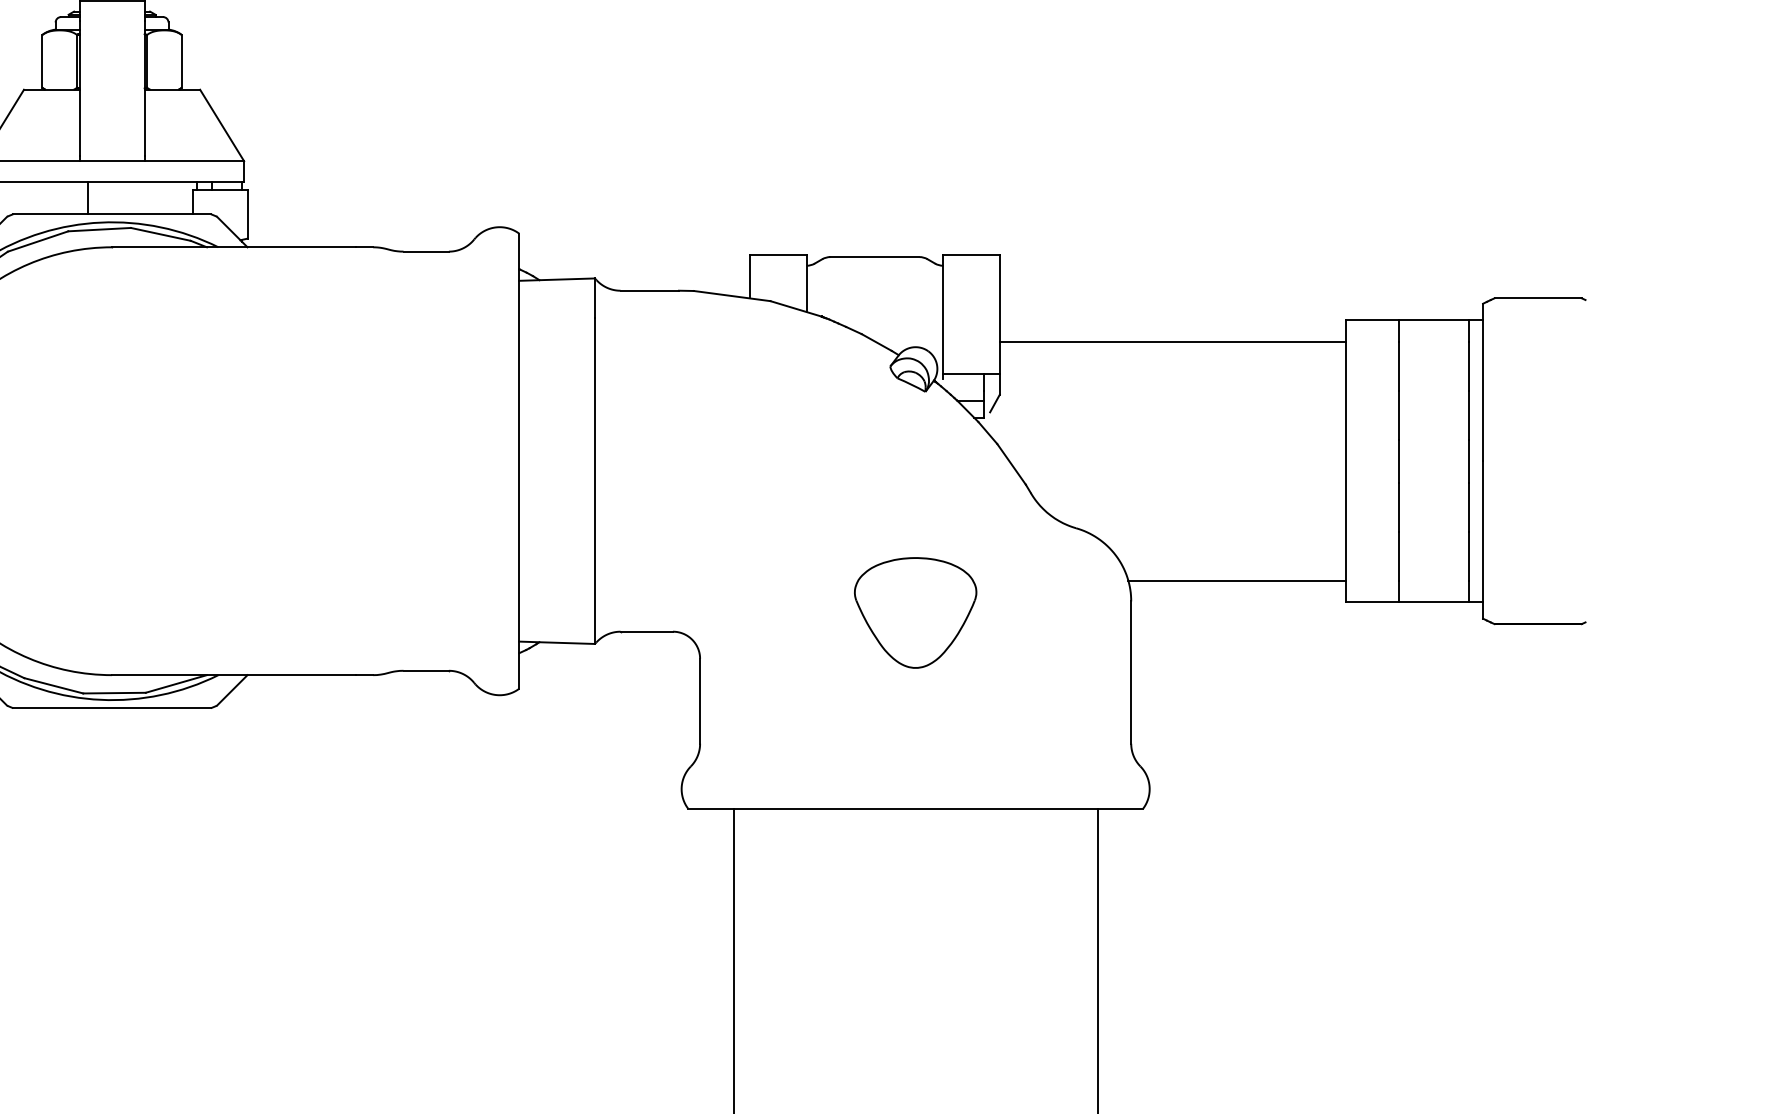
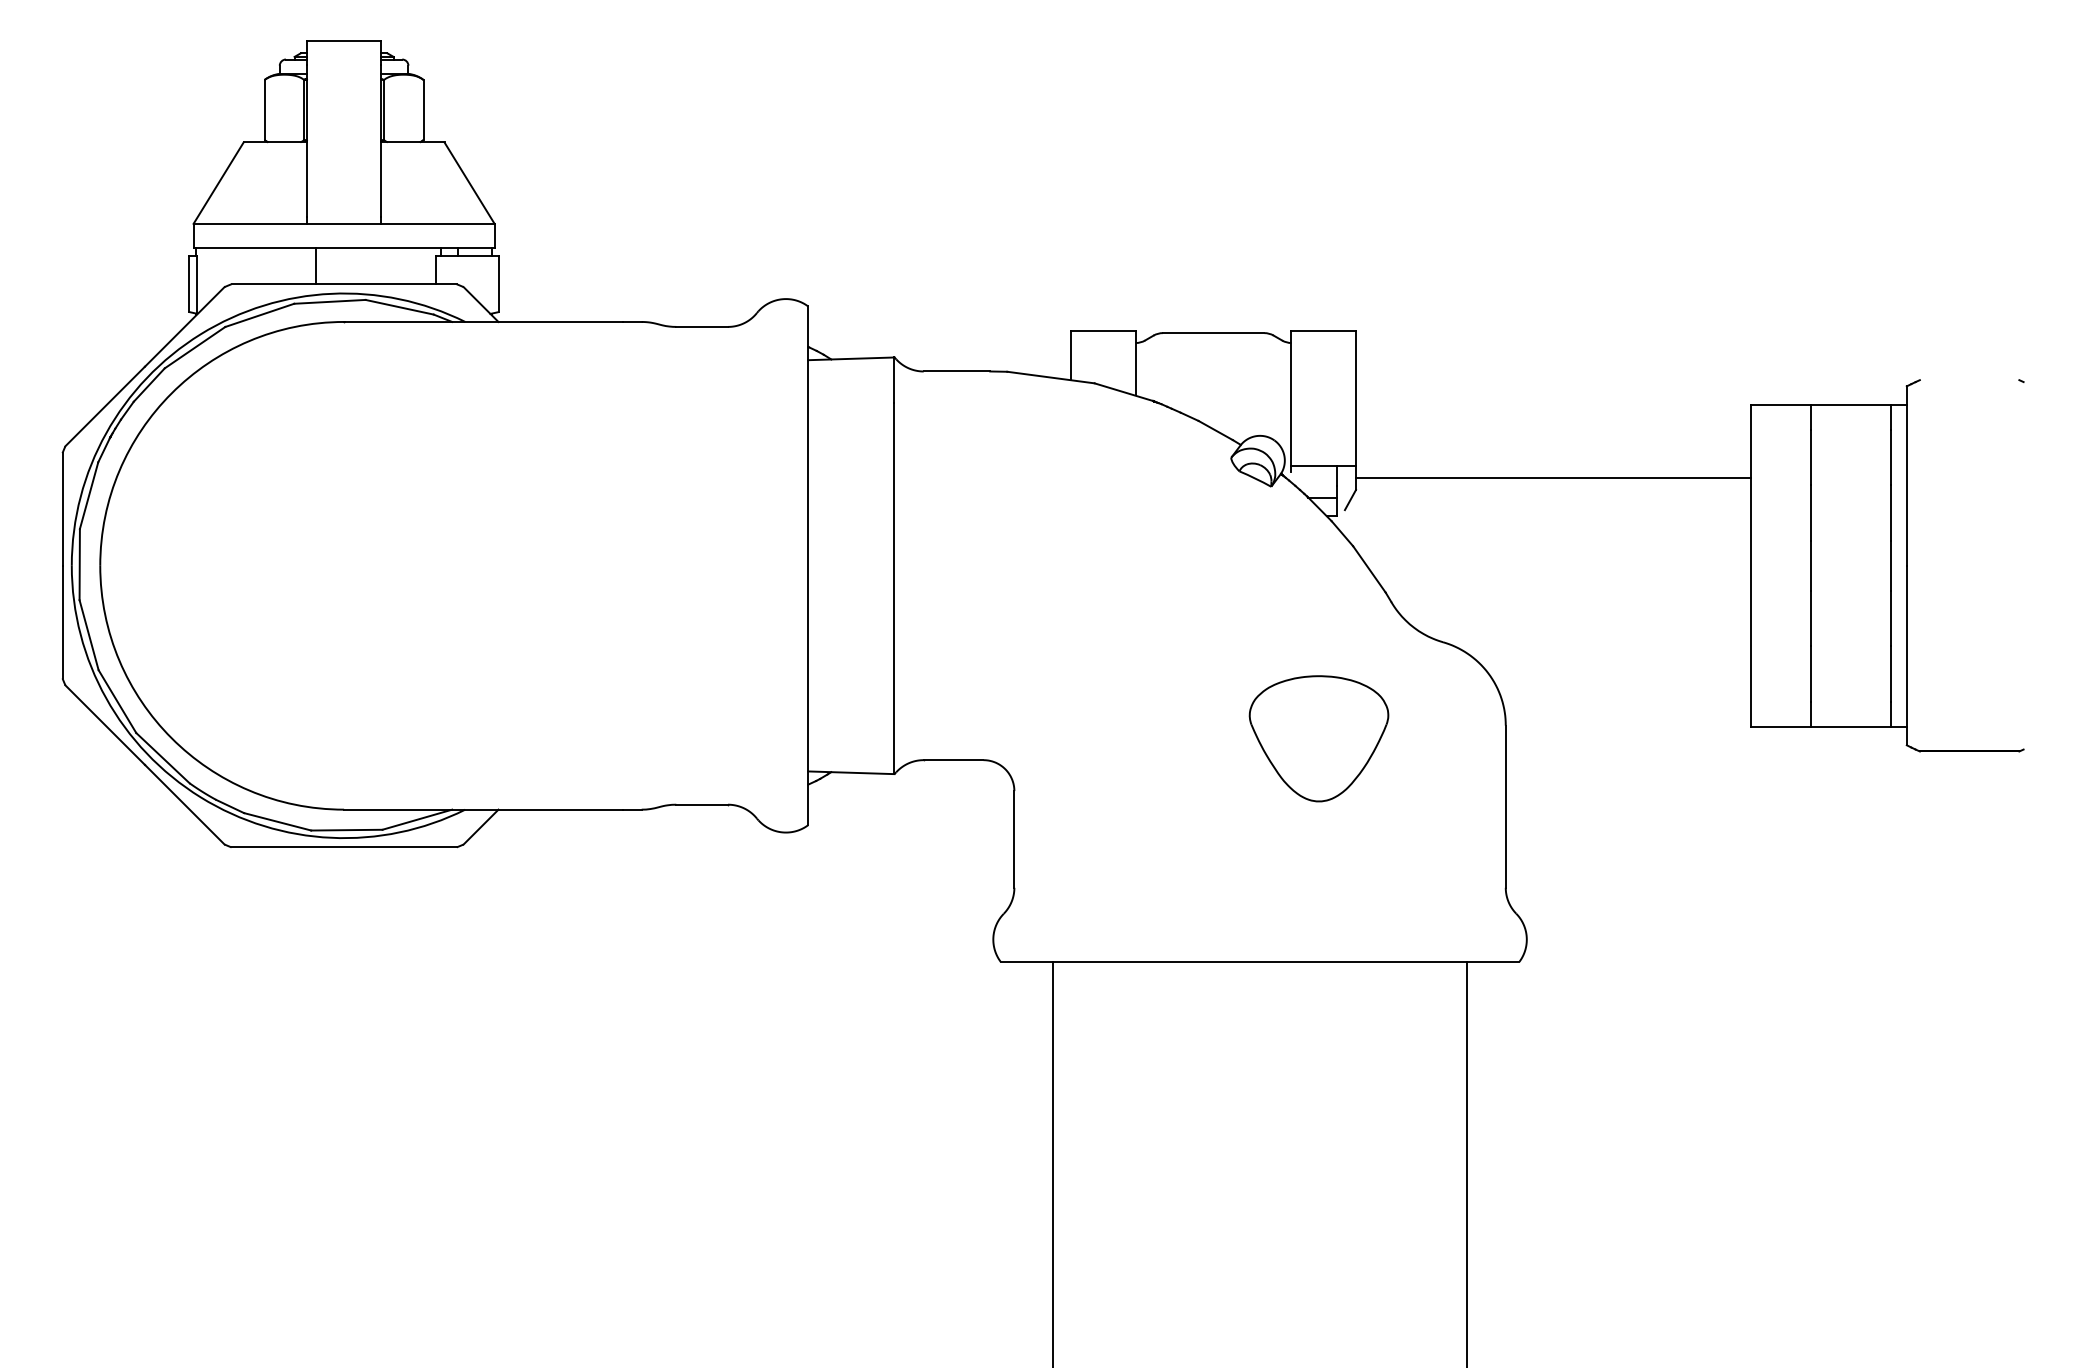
line: (1538, 298) -> (1969, 380), removed
line: (1173, 341) -> (1553, 477), moved
line: (1237, 580) -> (1626, 701), removed
part: (915, 612) -> (1318, 738), moved

